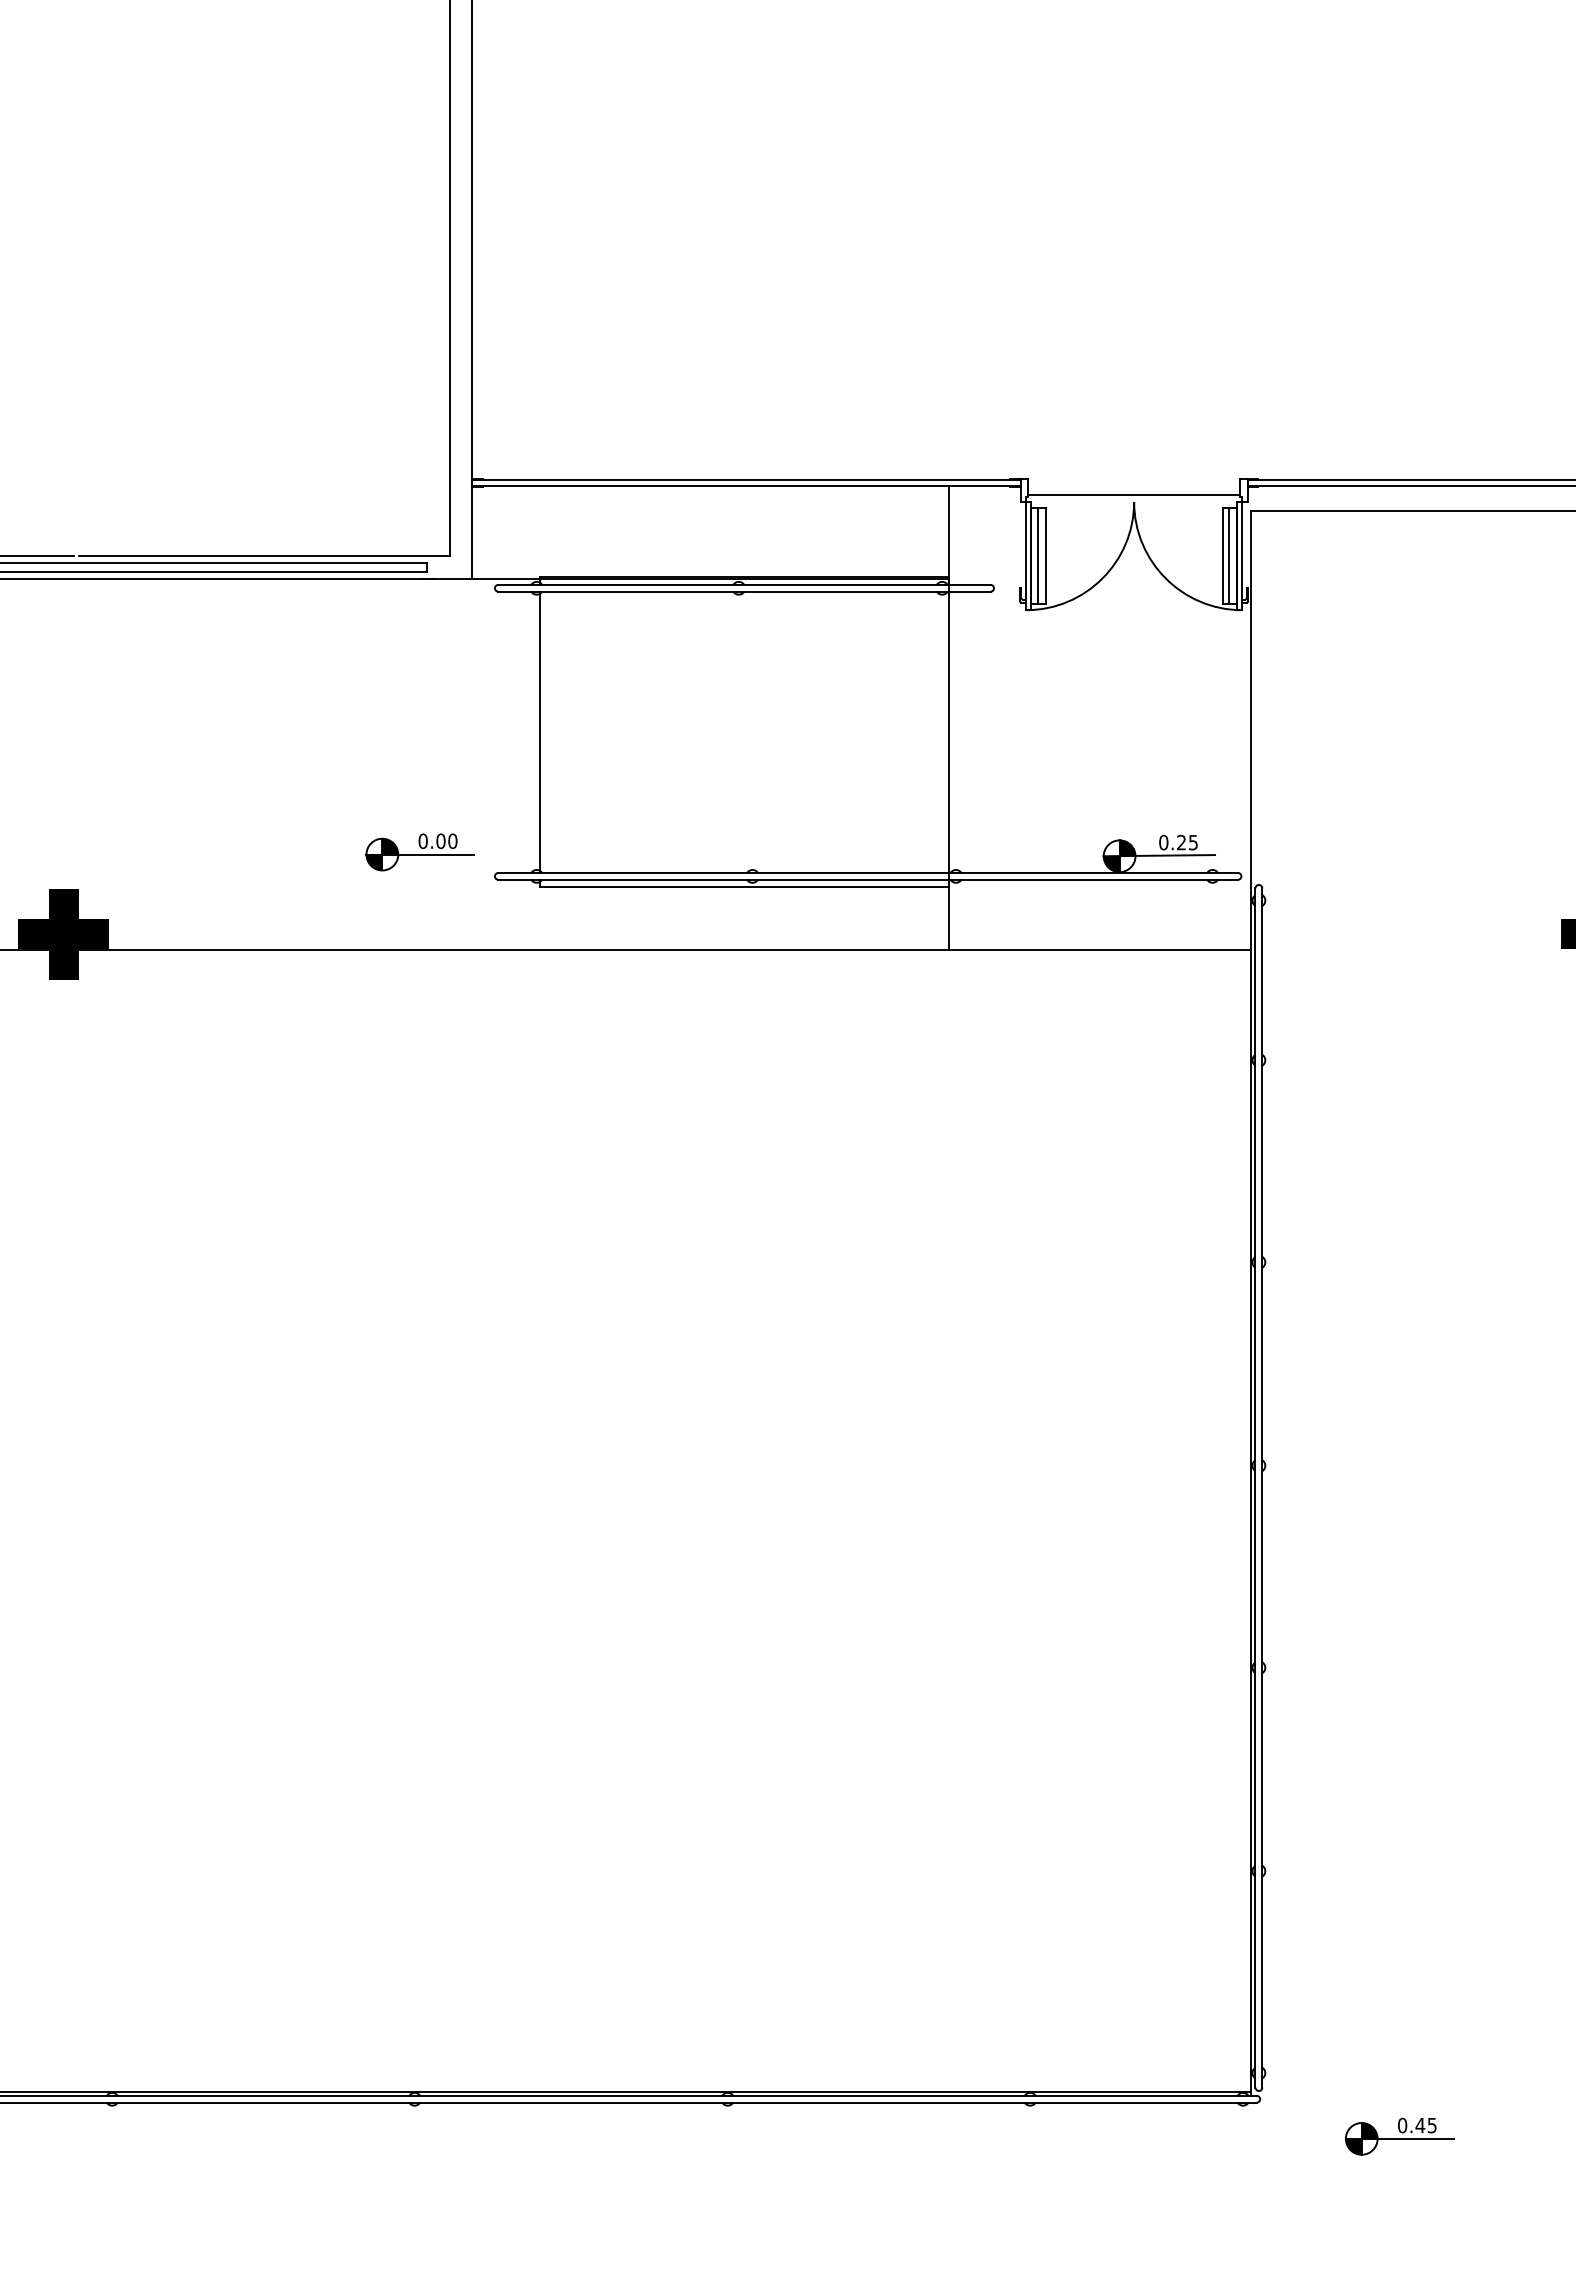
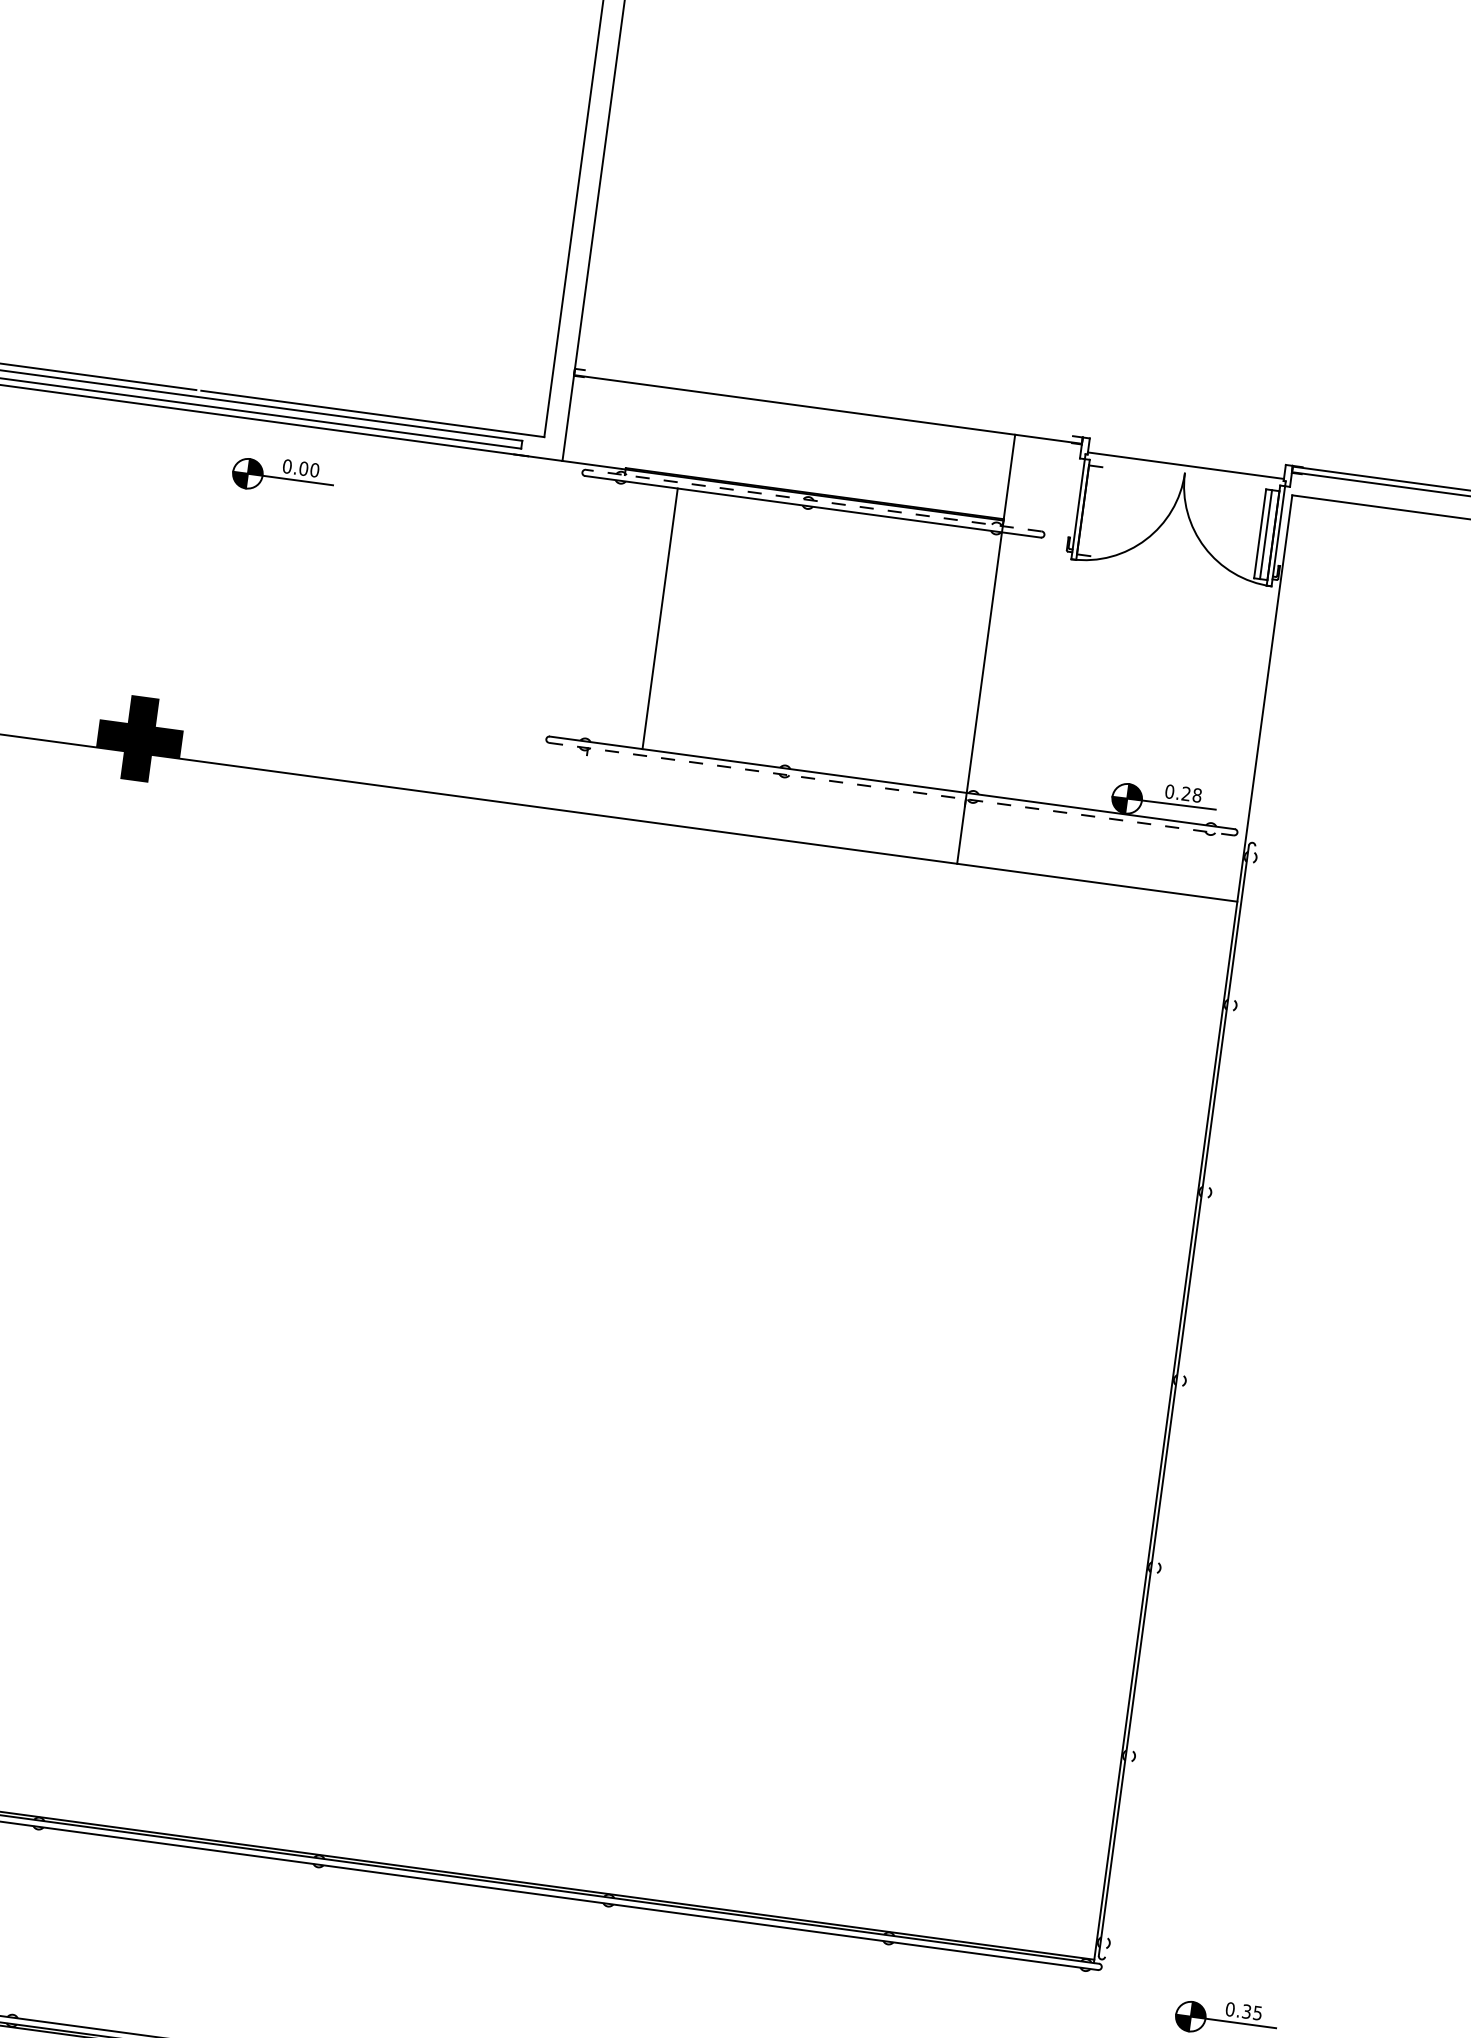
line: (746, 480) -> (828, 404), removed
line: (1037, 556) -> (1088, 510), removed
line: (1045, 556) -> (1096, 511), removed
line: (743, 584) -> (812, 500), solid -> dashed
line: (540, 732) -> (660, 618), moved
text: (1193, 842) -> (1197, 795), 0.25 -> 0.28
part: (419, 852) -> (282, 476), moved
line: (868, 879) -> (891, 788), solid -> dashed
line: (744, 887) -> (775, 780), removed
line: (1262, 1487) -> (1180, 1401), removed
text: (1420, 2125) -> (1246, 2011), 0.45 -> 0.35

